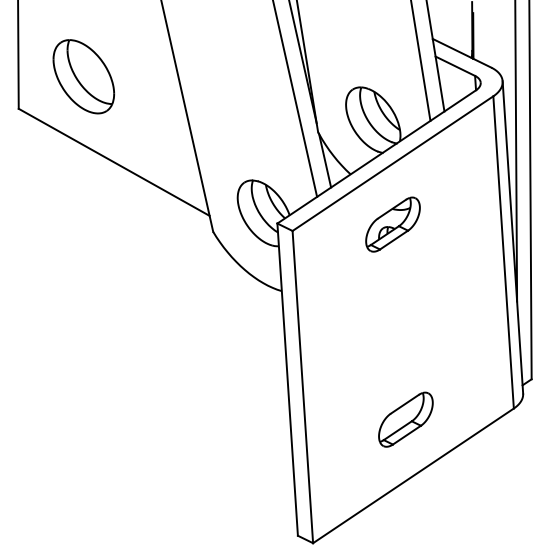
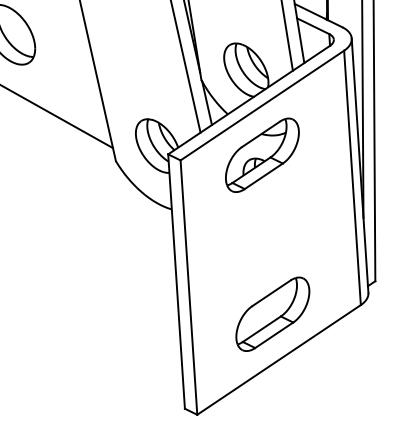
part: (392, 224) -> (261, 155), size x1.67
part: (405, 419) -> (272, 314), size x1.67

